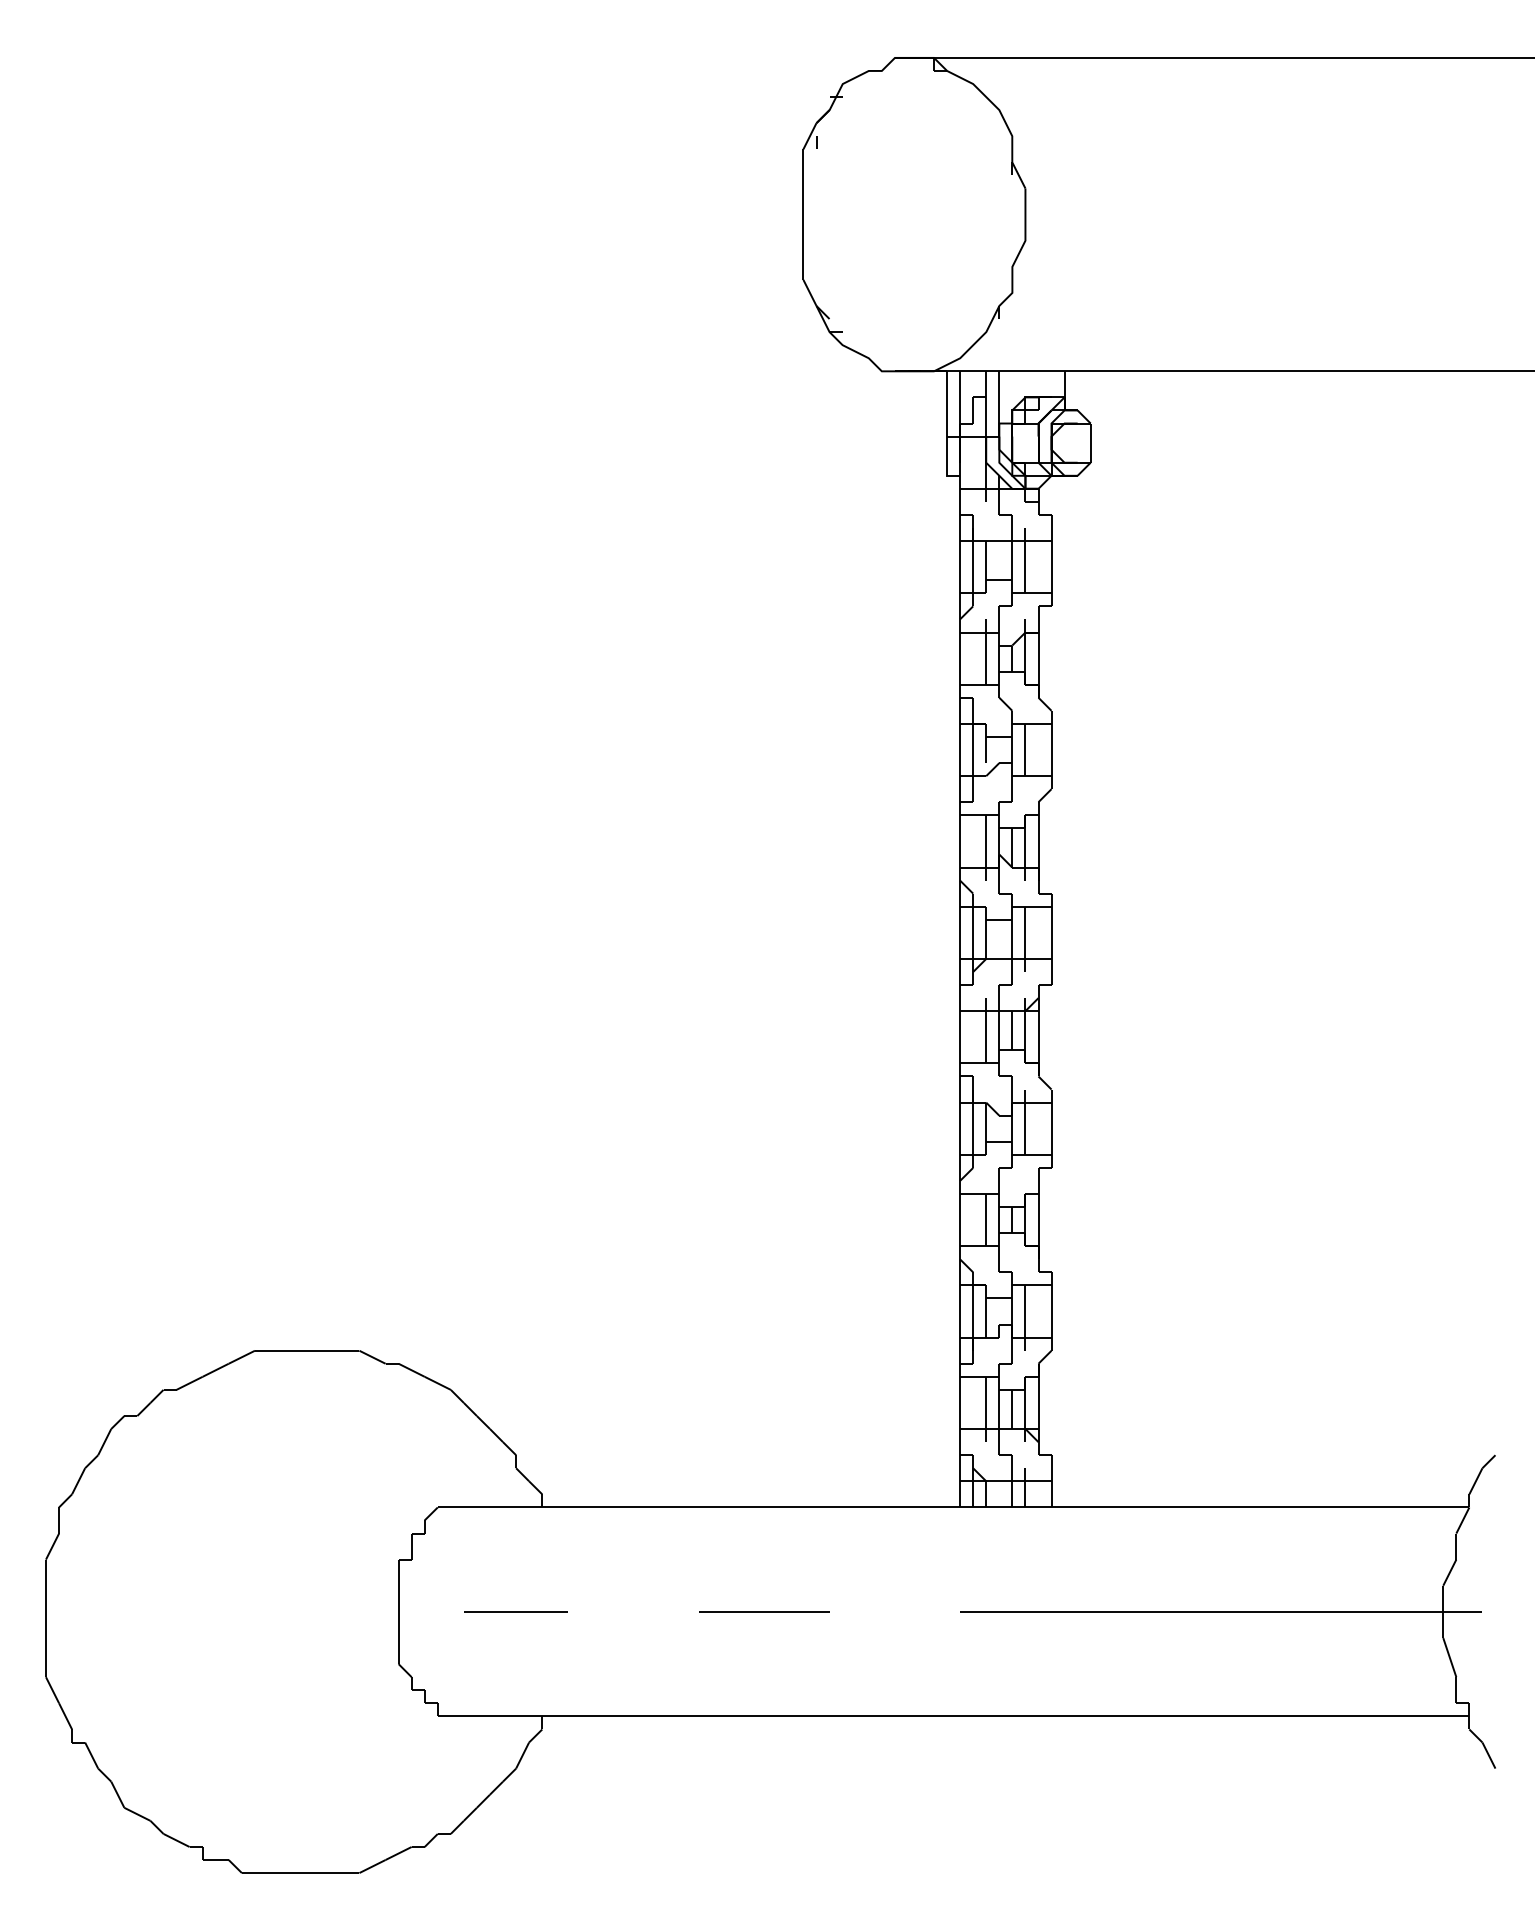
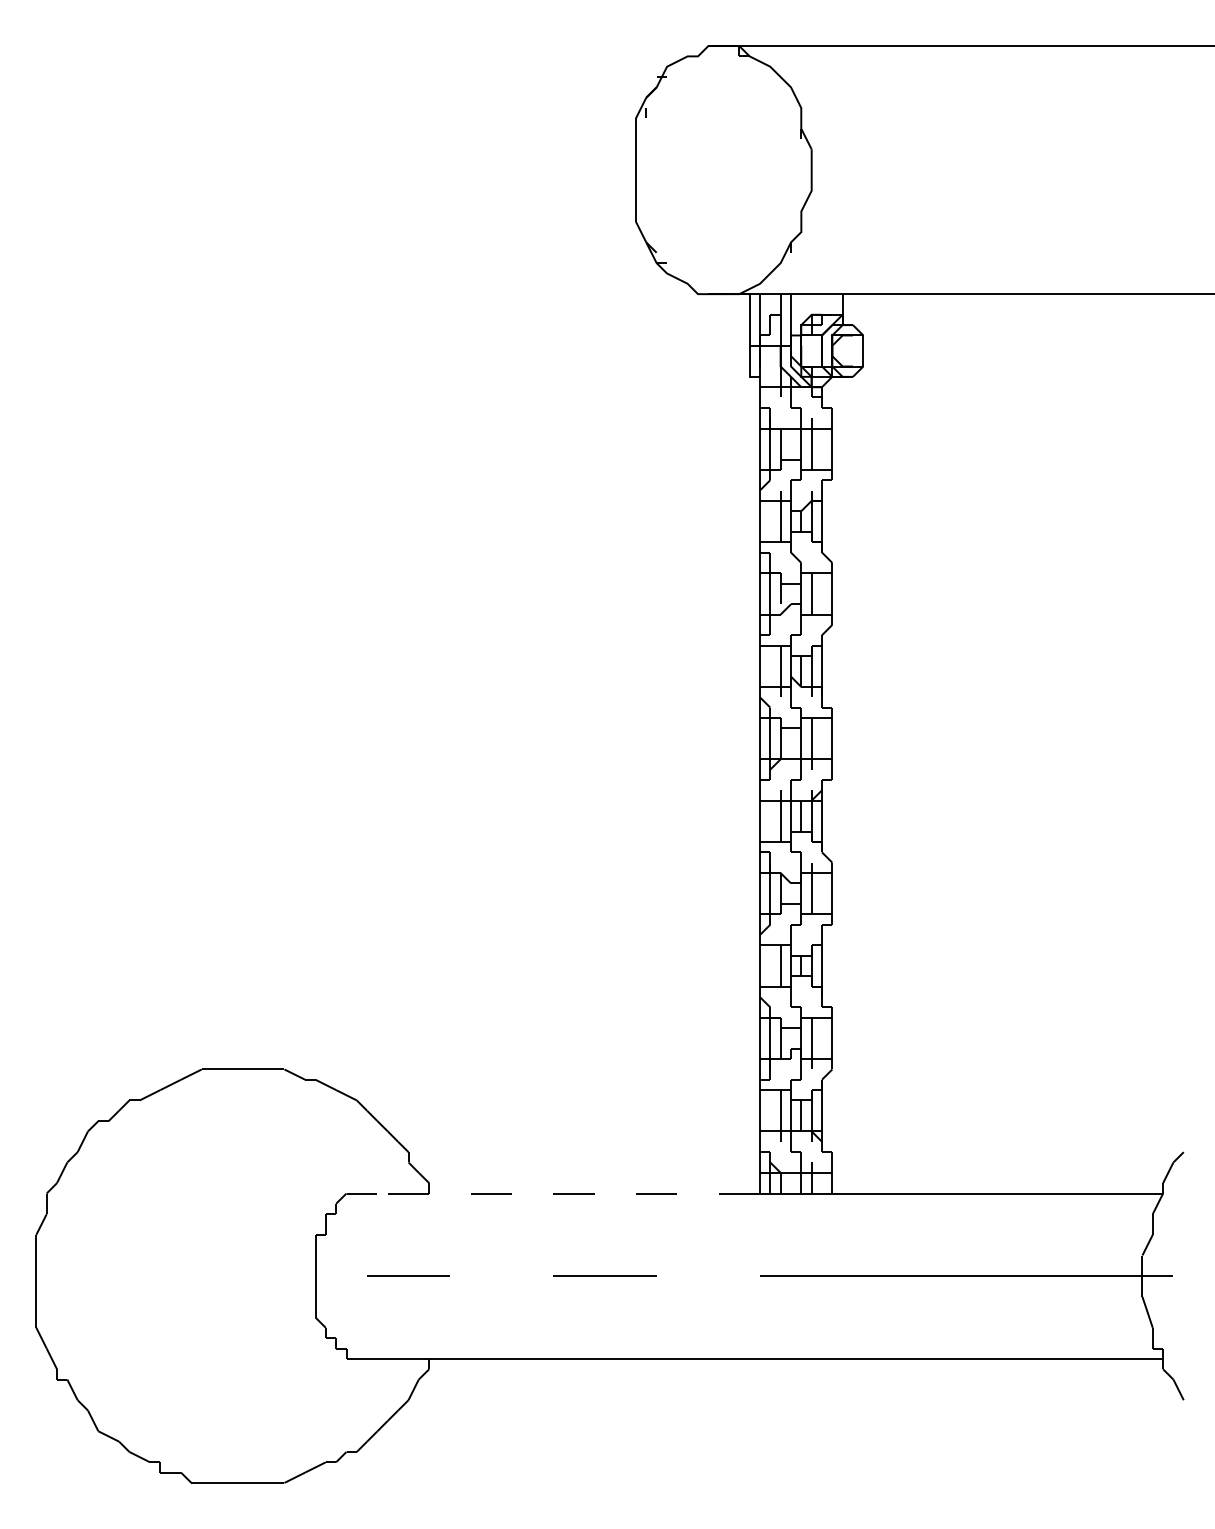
line: (718, 1507) -> (568, 1193), solid -> dashed

